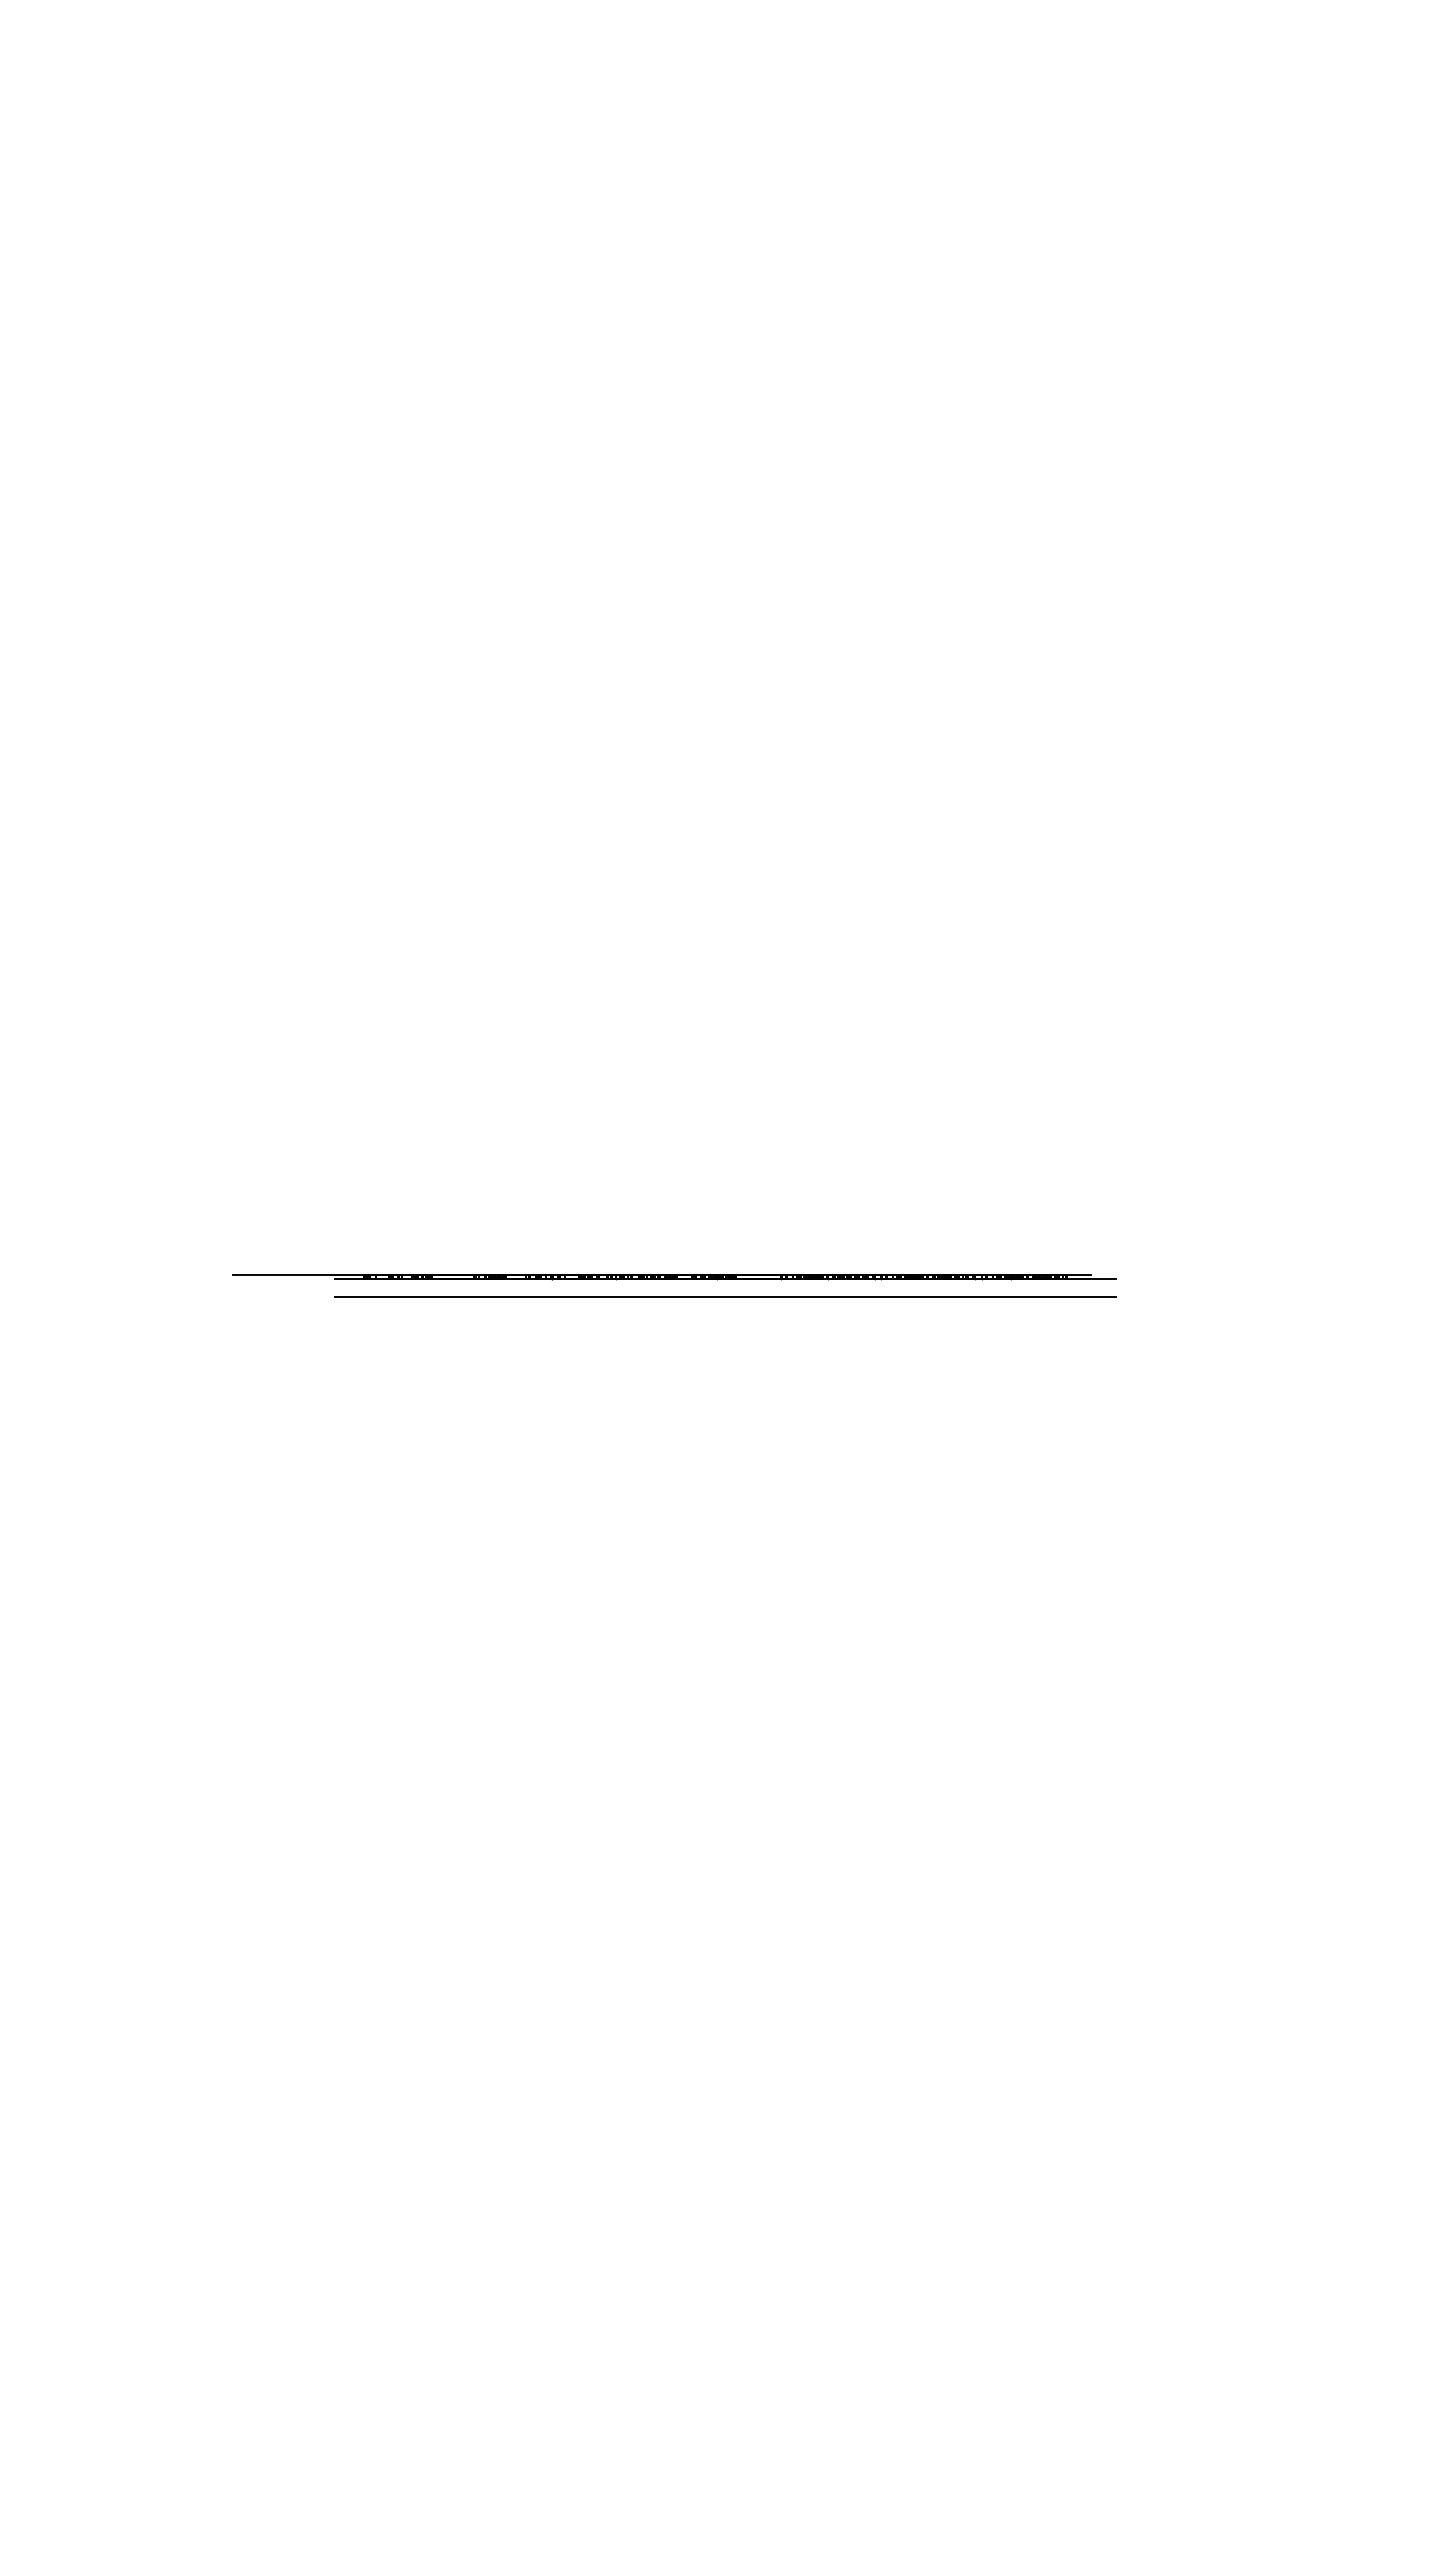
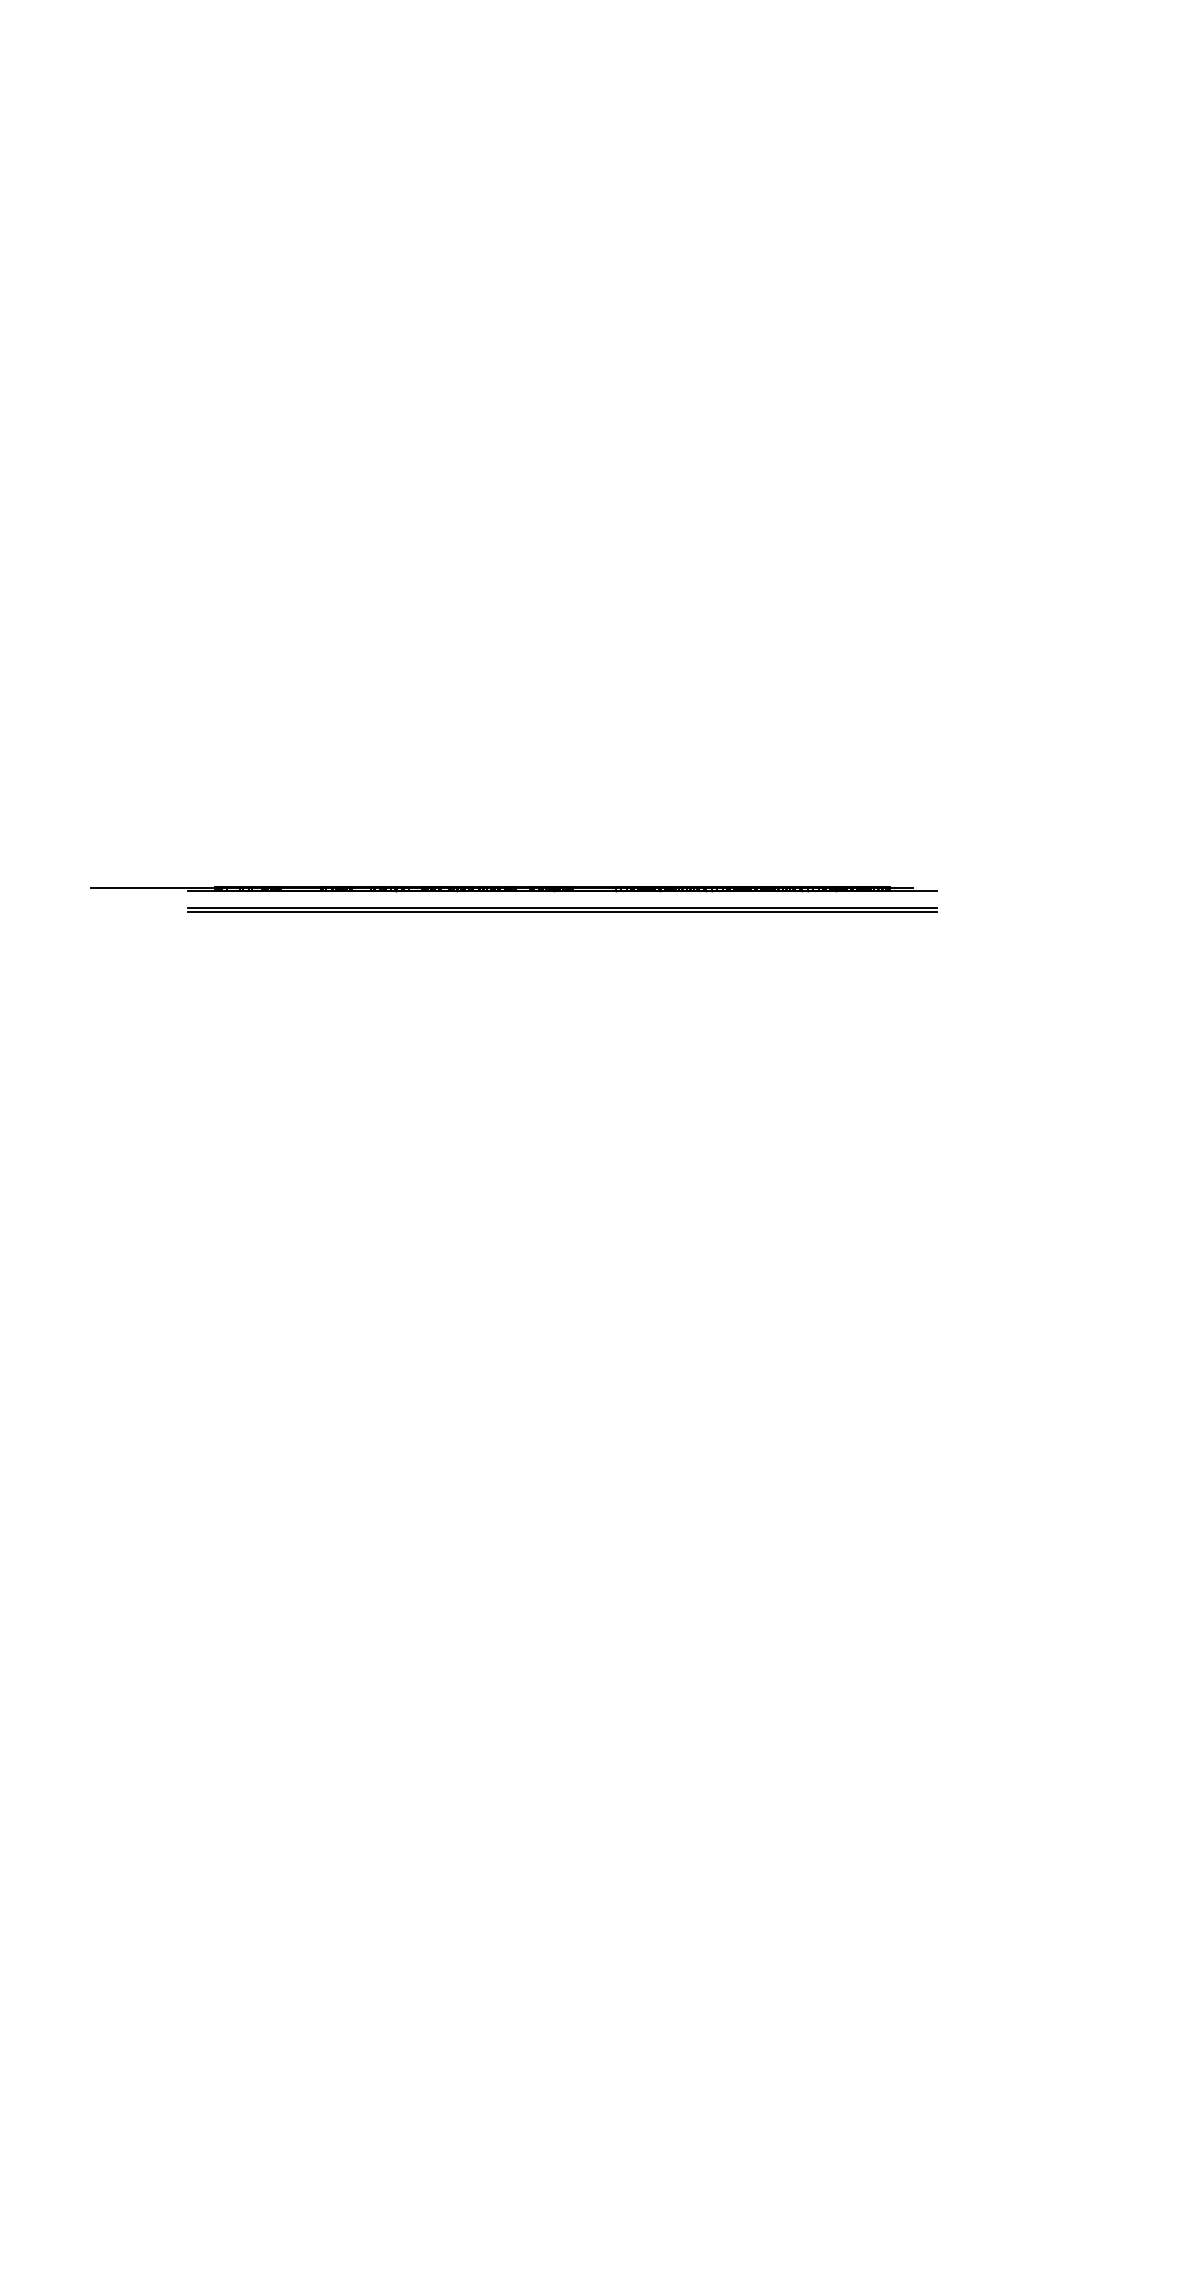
line: (724, 1301) -> (561, 912), added

